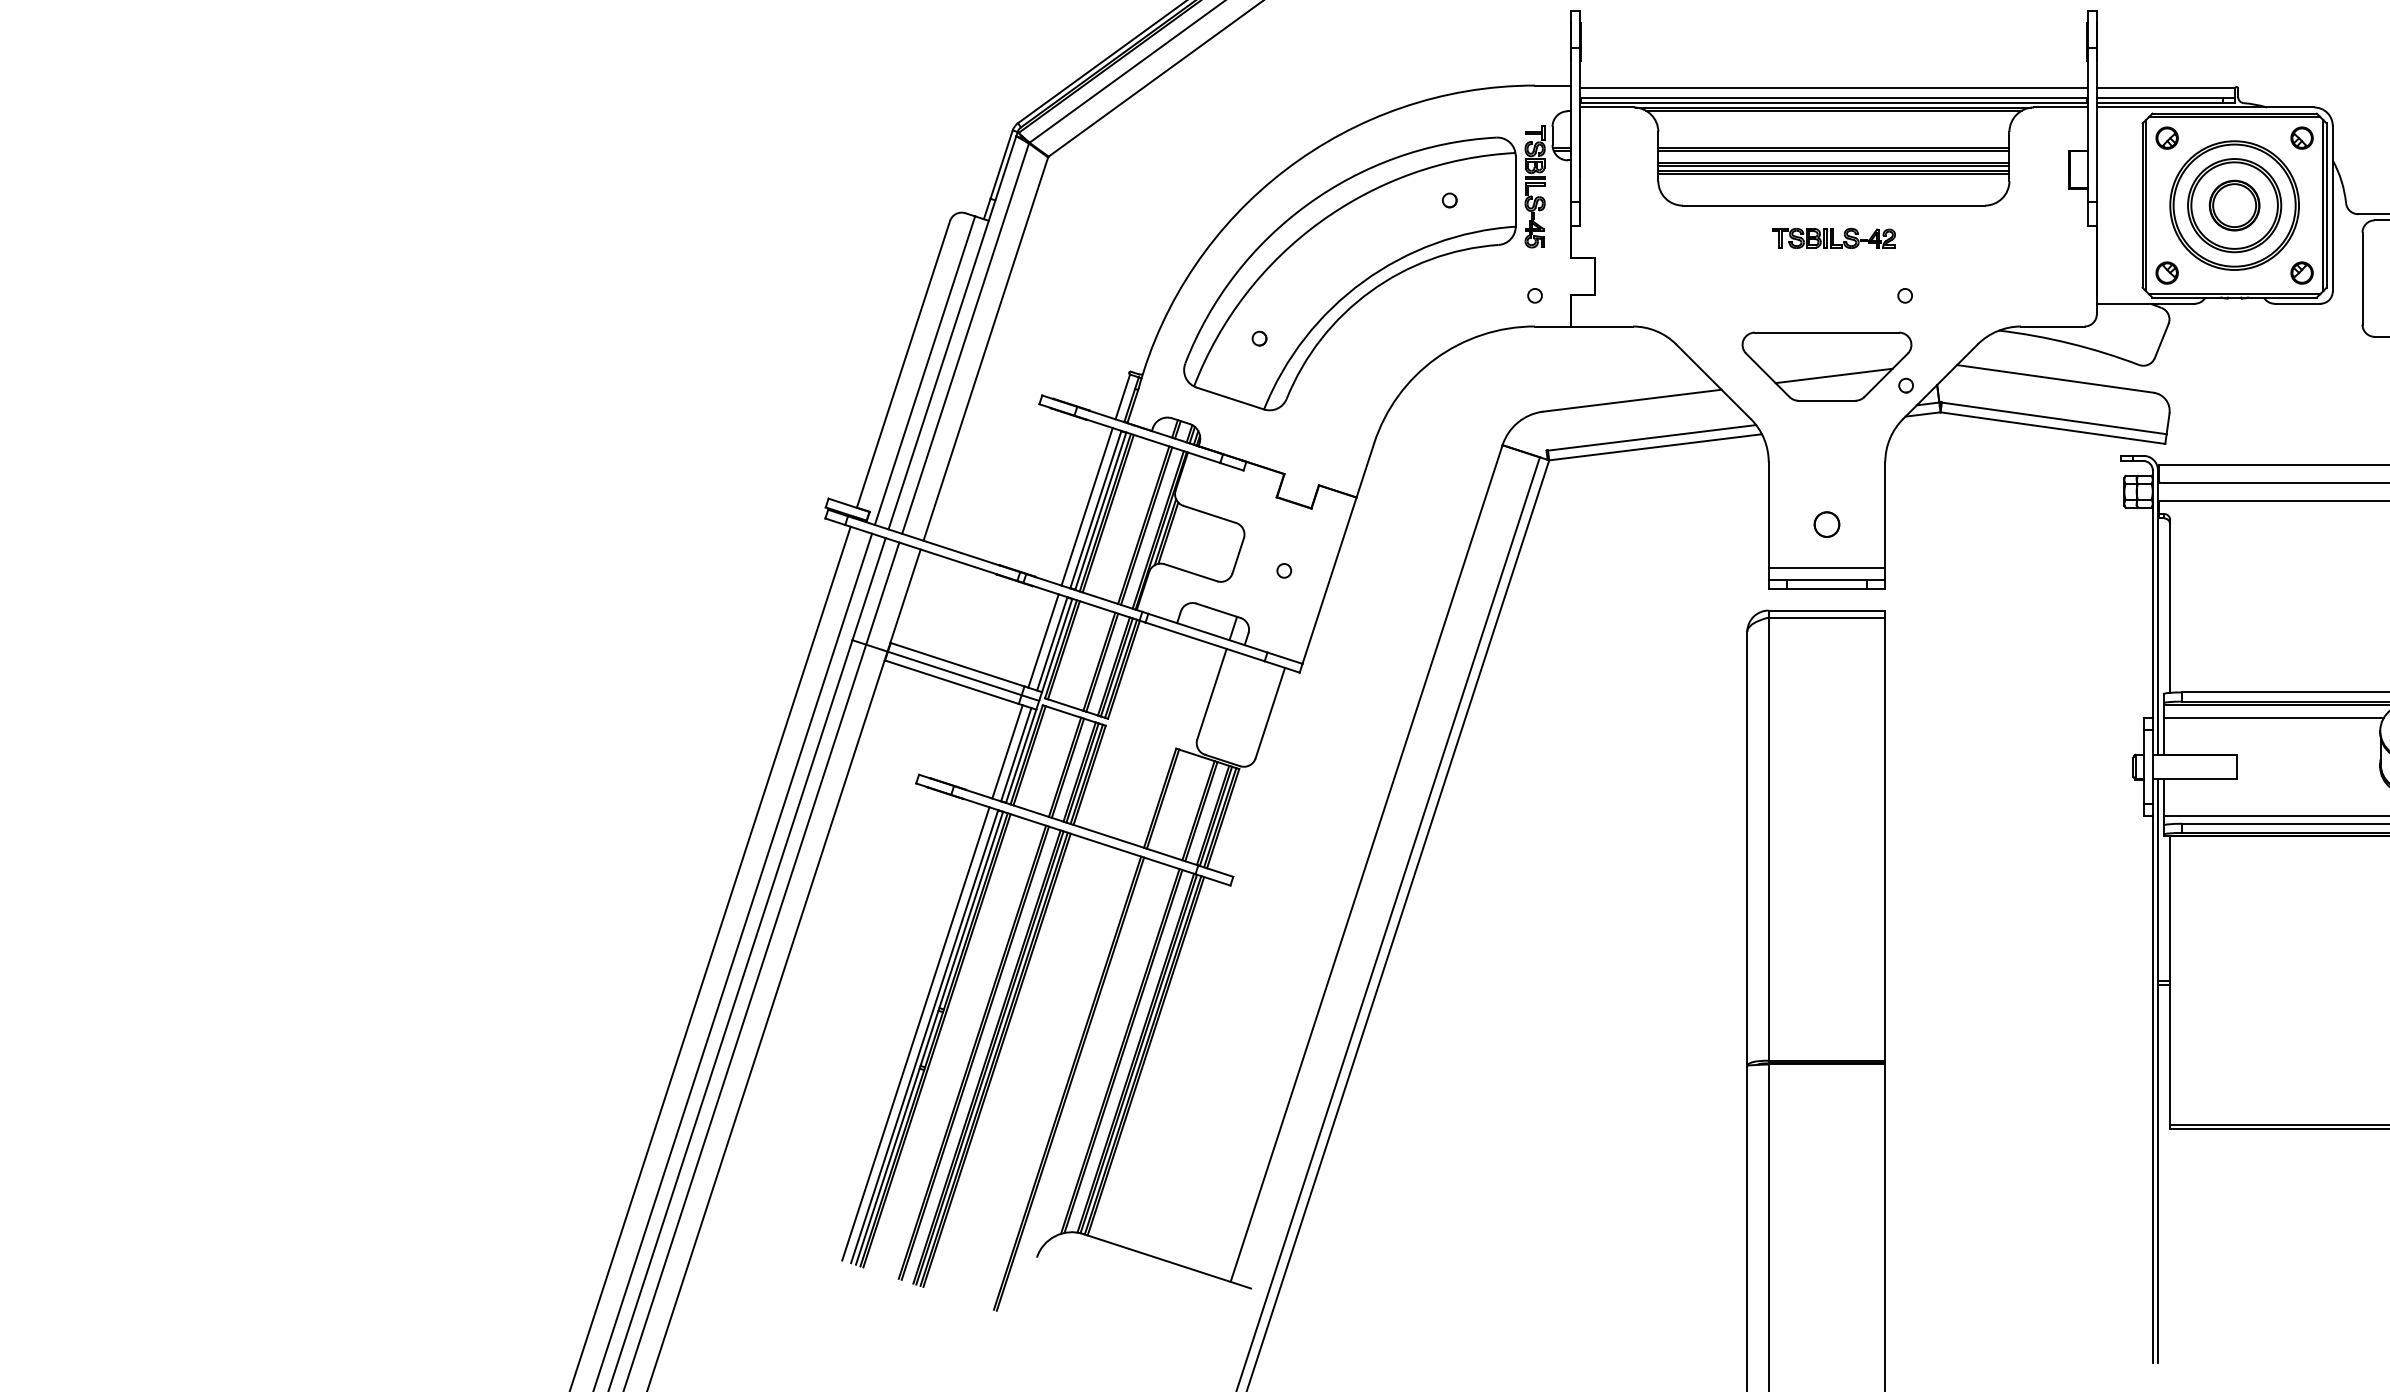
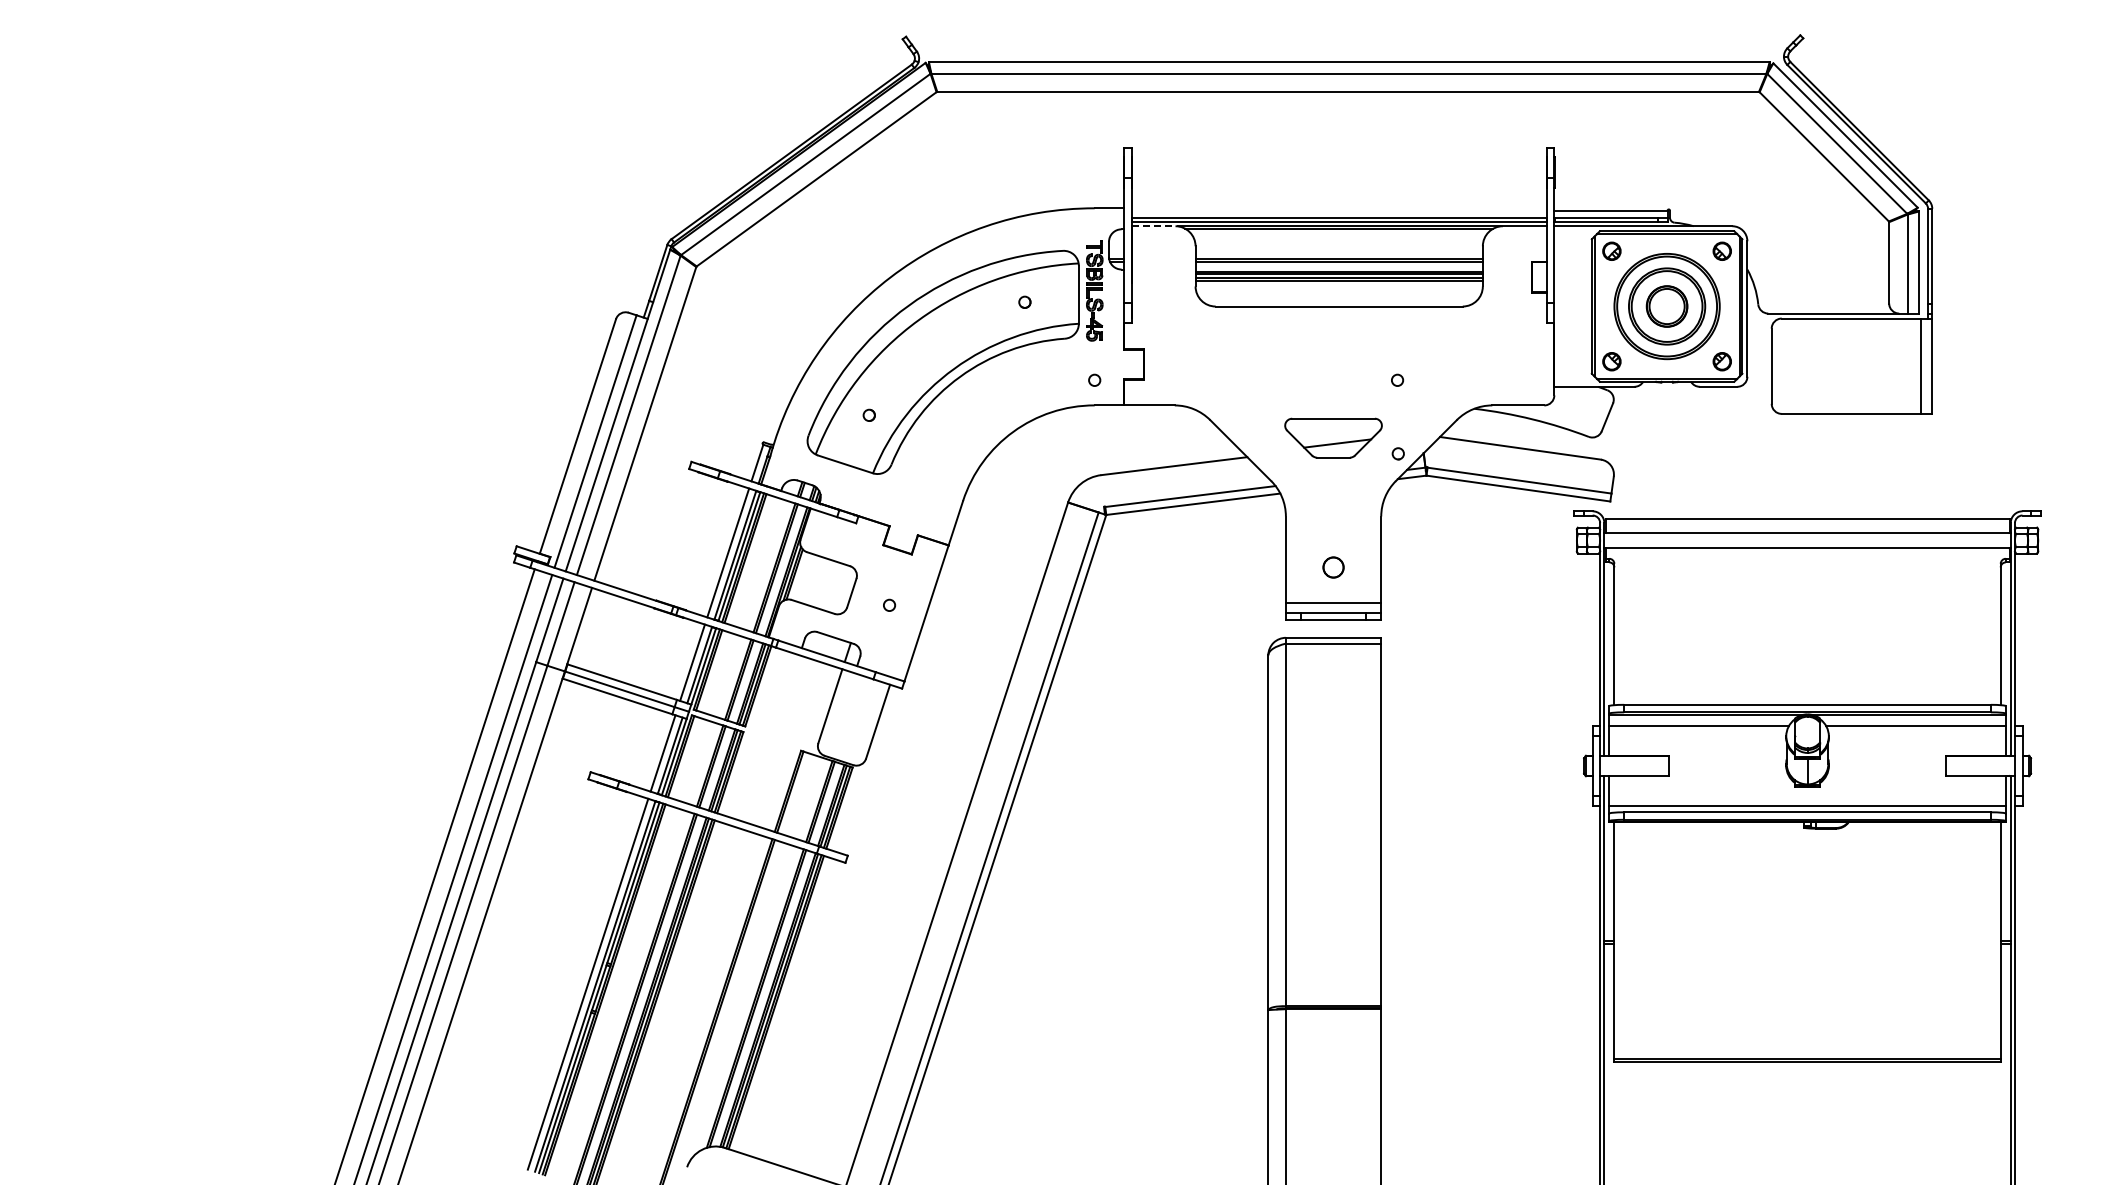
line: (1833, 88) -> (1338, 210), removed
line: (1606, 107) -> (1153, 226), solid -> dashed
part: (1834, 238) -> (1339, 333), removed
part: (1826, 365) -> (1333, 437), size x0.7

